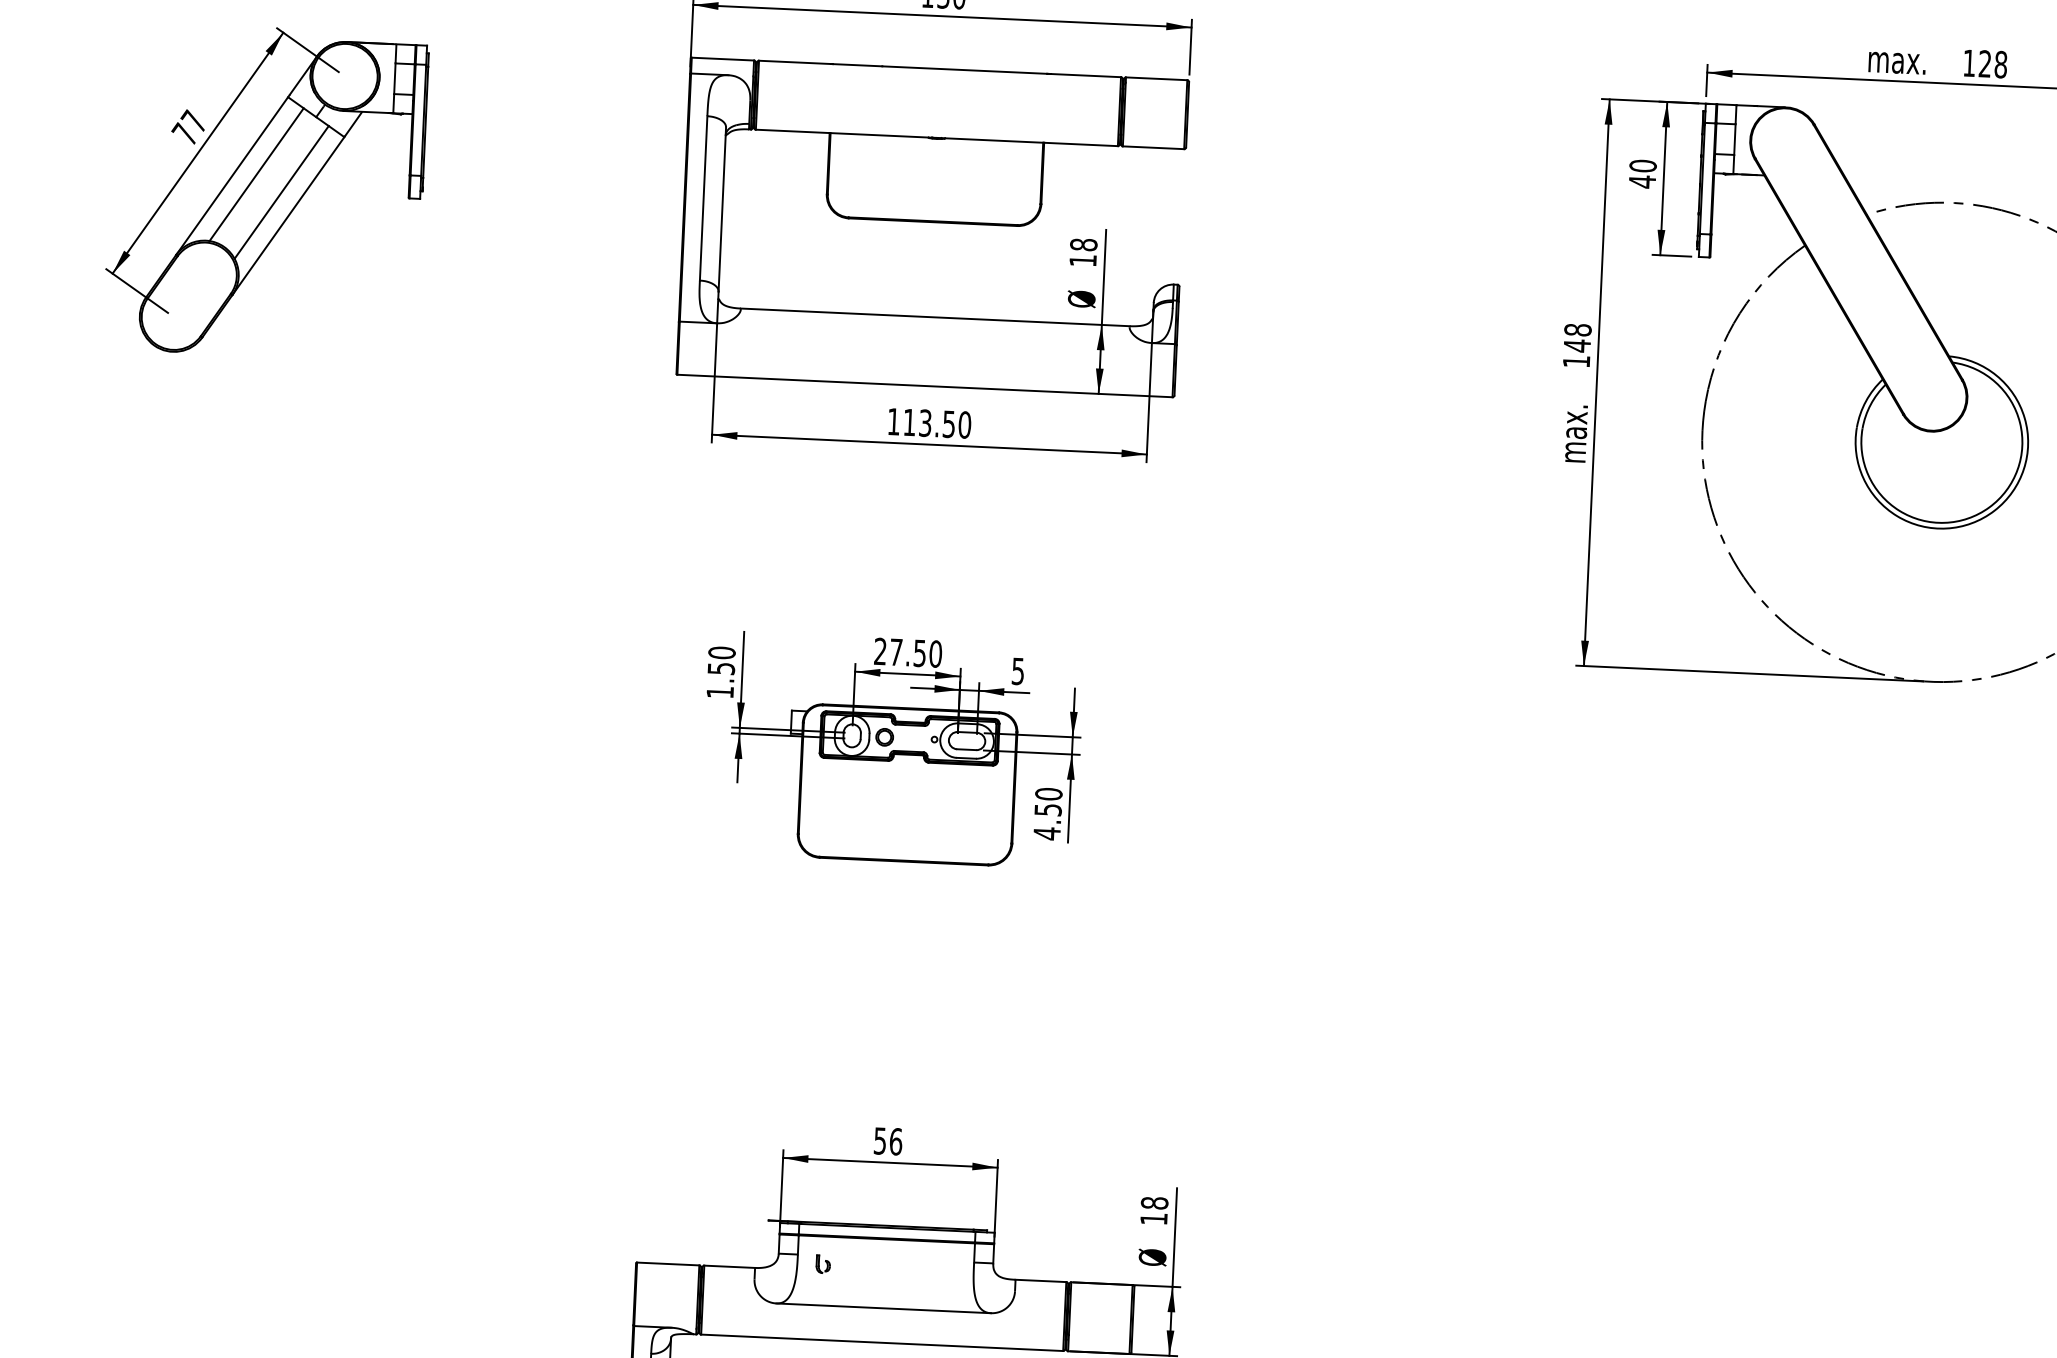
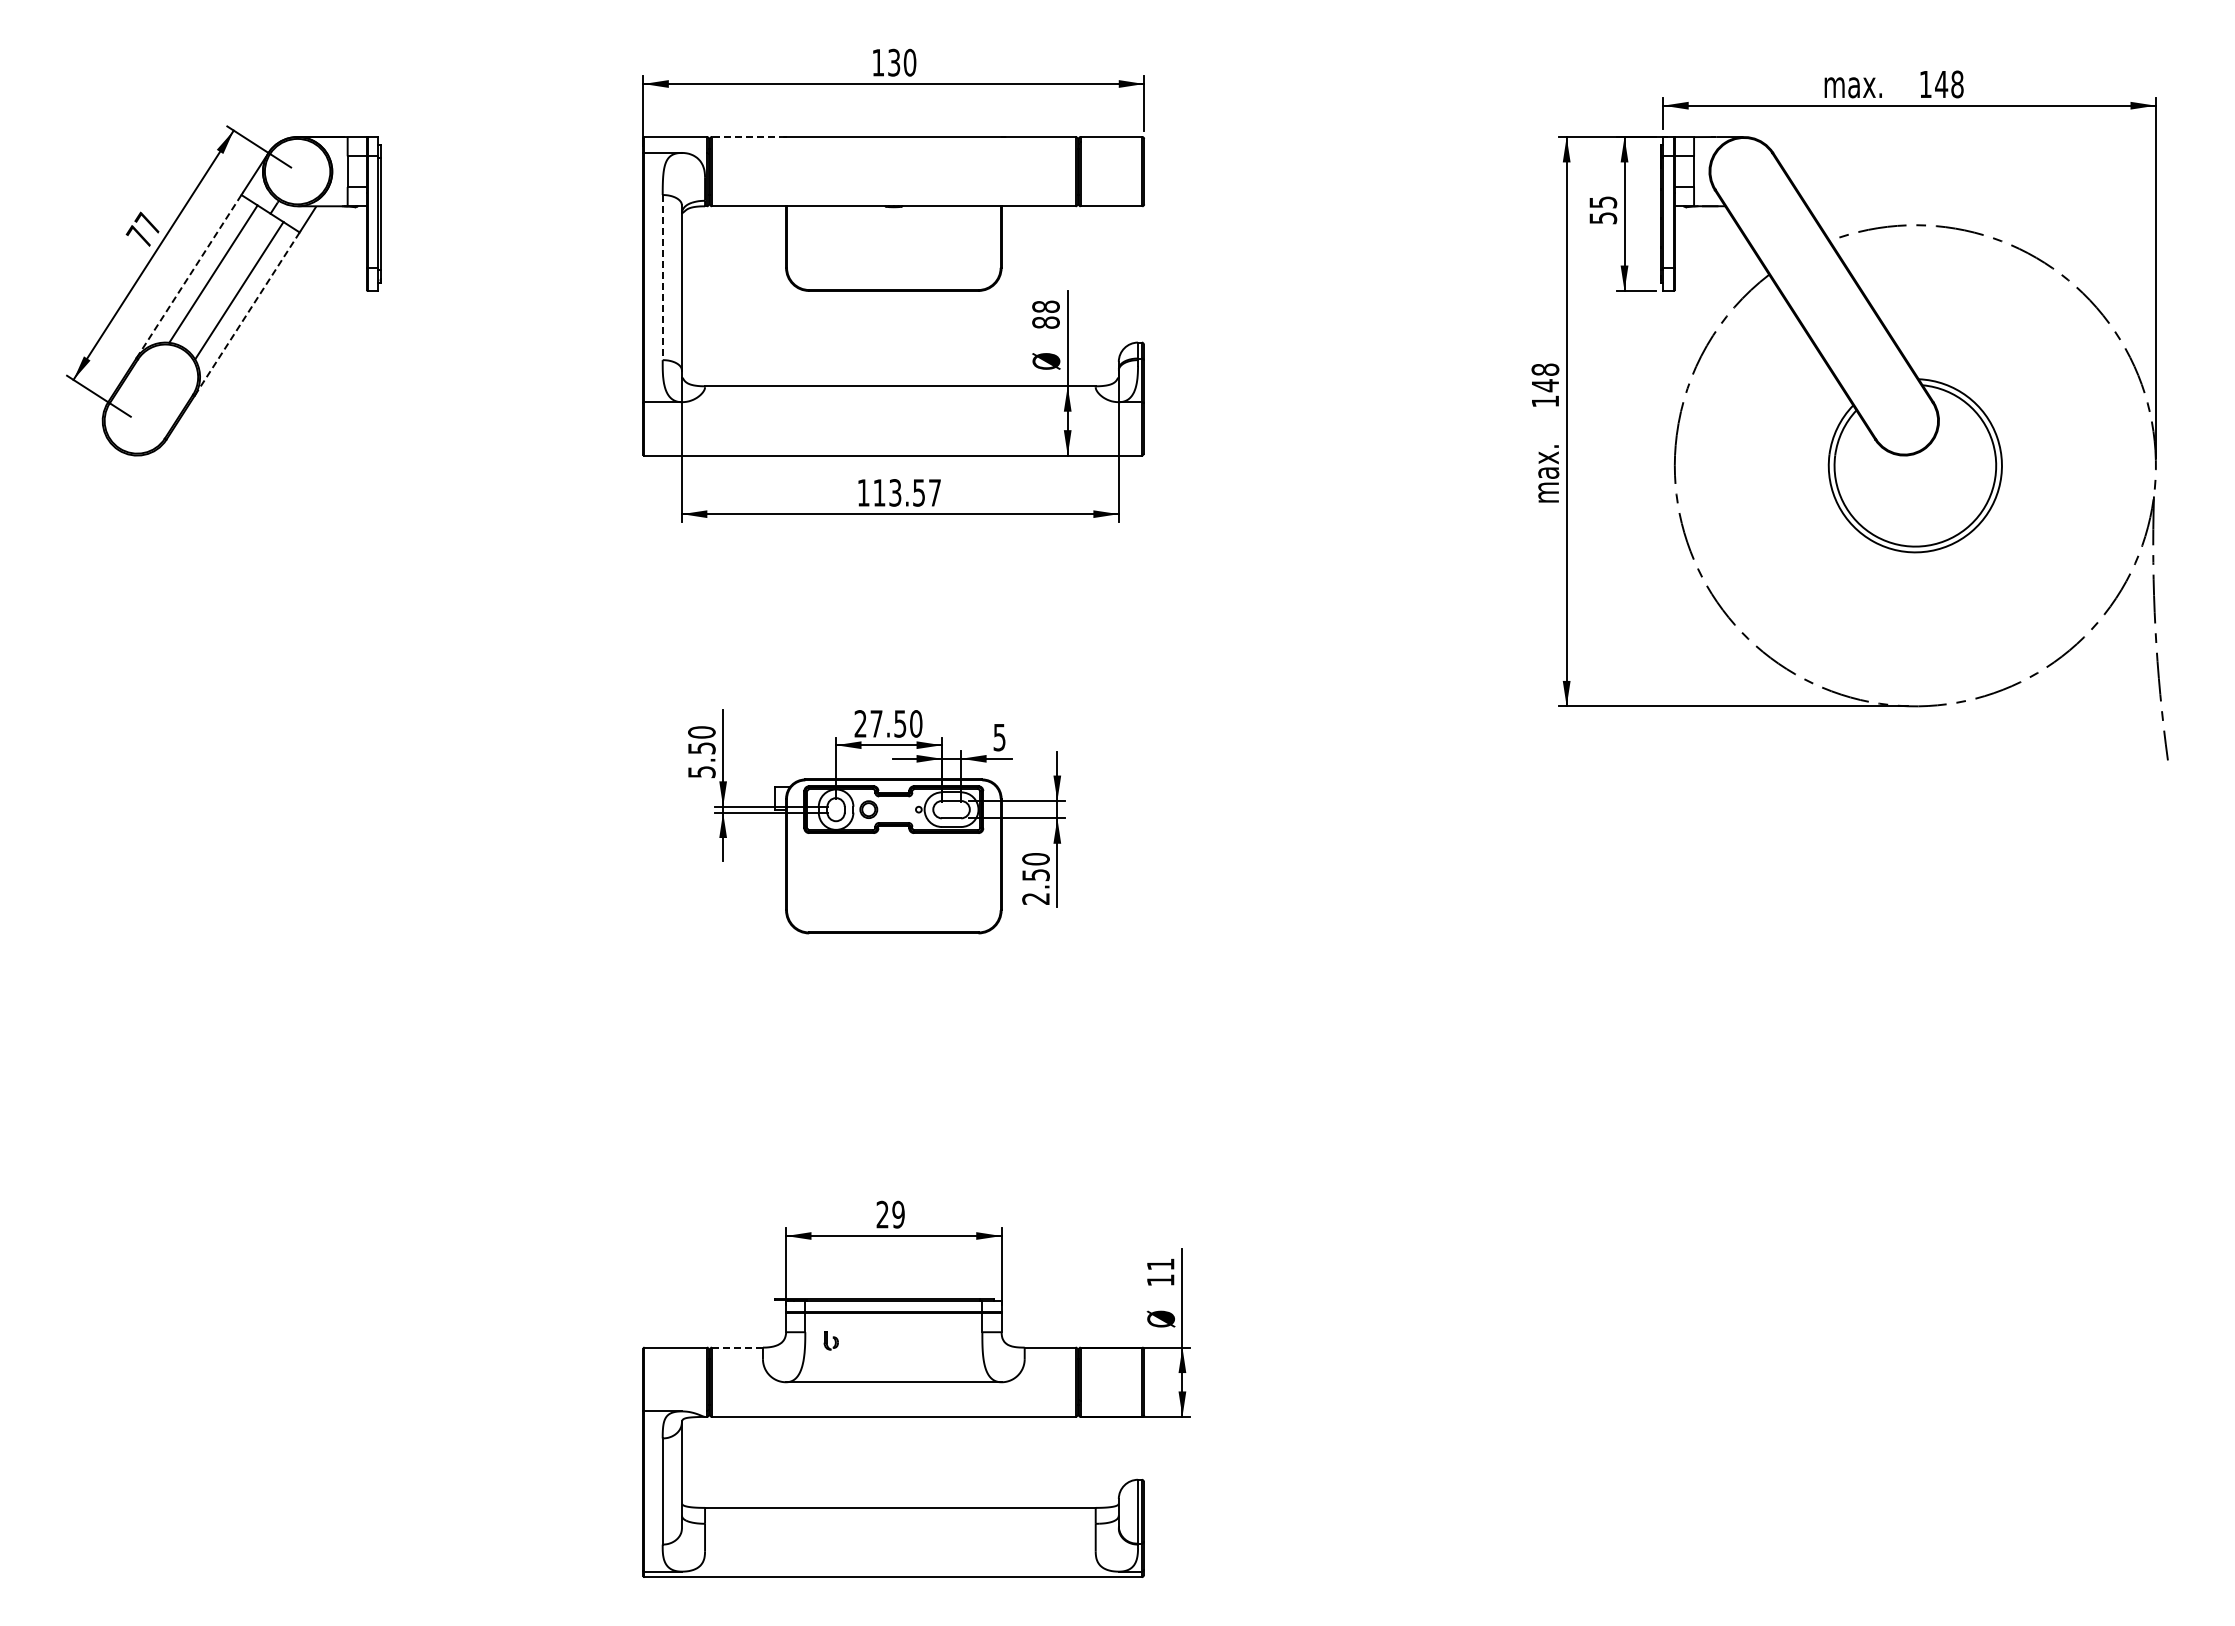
line: (795, 62) -> (748, 137), solid -> dashed
text: (1985, 63) -> (1941, 83), 128 -> 148
text: (1643, 174) -> (1603, 210), 40 -> 55
line: (231, 176) -> (188, 277), solid -> dashed
line: (703, 198) -> (662, 277), solid -> dashed
line: (287, 216) -> (246, 314), solid -> dashed
text: (1082, 260) -> (1045, 322), 18 -> 88
text: (964, 424) -> (934, 492), 113.50 -> 113.57
text: (719, 692) -> (701, 772), 1.50 -> 5.50
text: (1046, 833) -> (1035, 898), 4.50 -> 2.50
text: (888, 1141) -> (890, 1214), 56 -> 29
text: (1154, 1203) -> (1160, 1264), 18 -> 11
line: (728, 1266) -> (736, 1347), solid -> dashed

